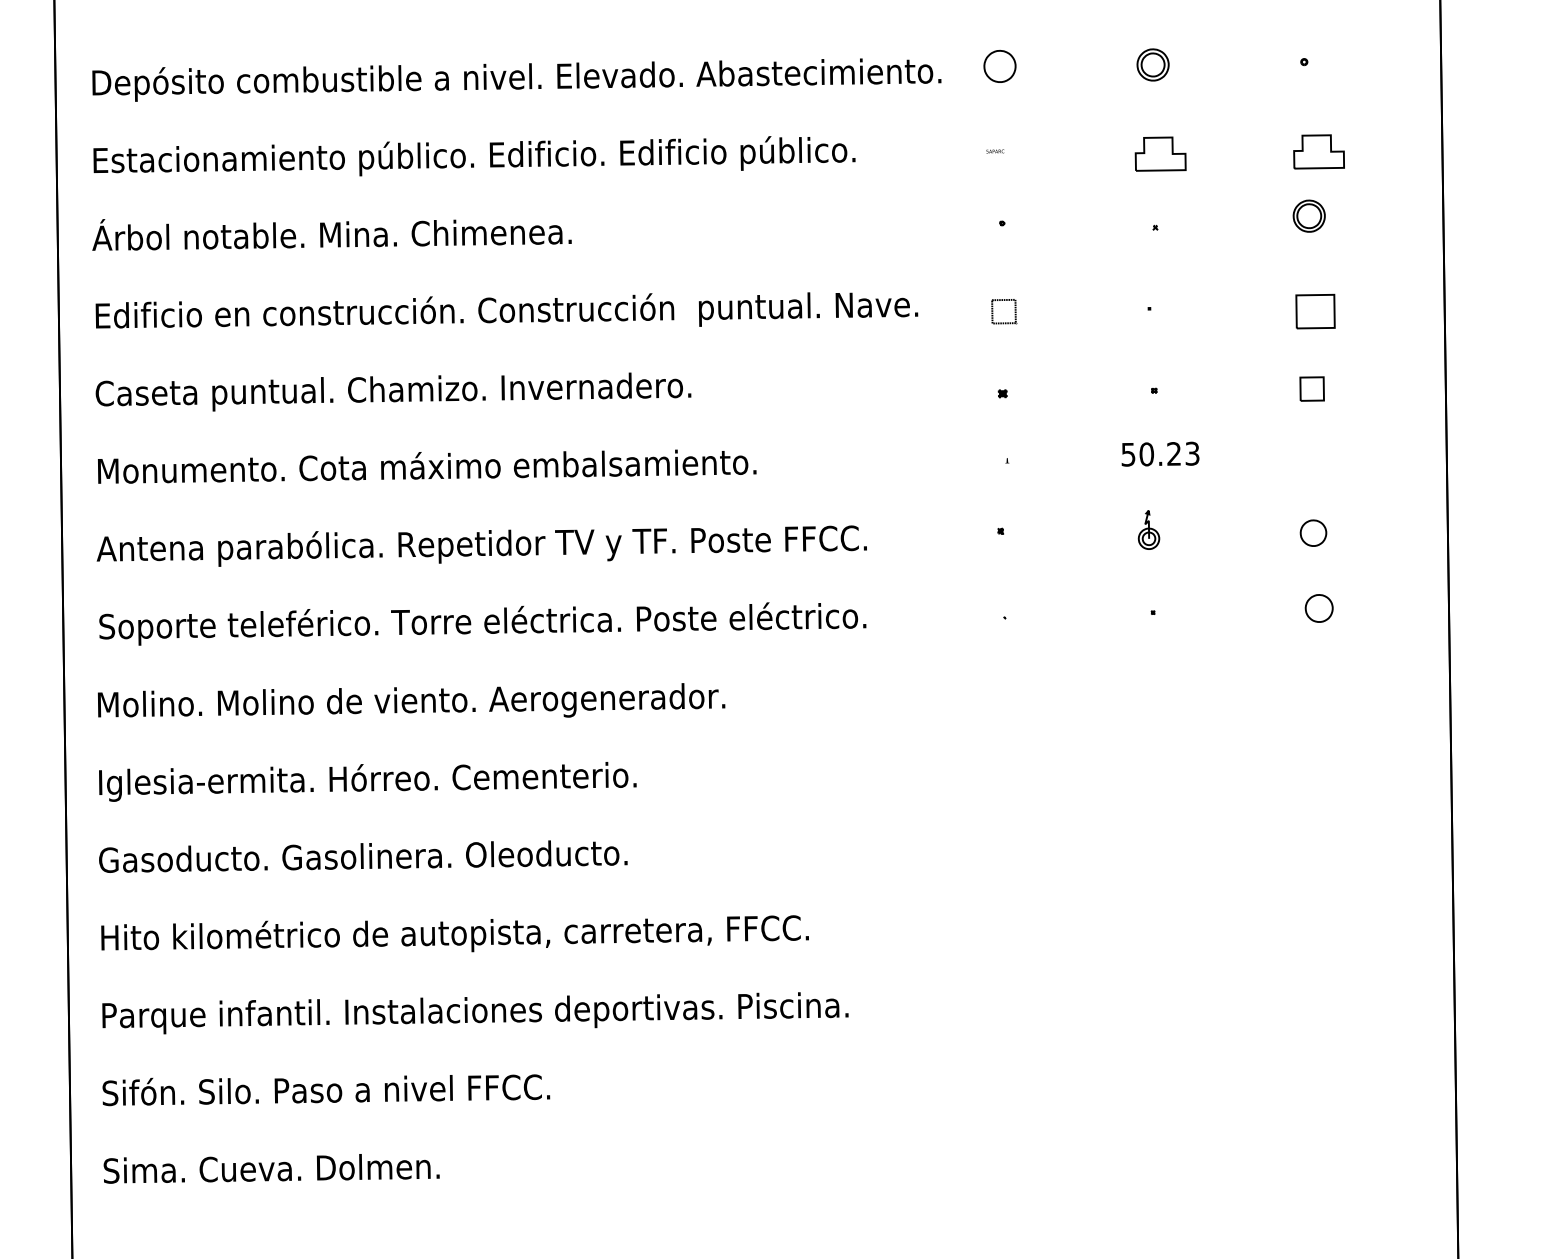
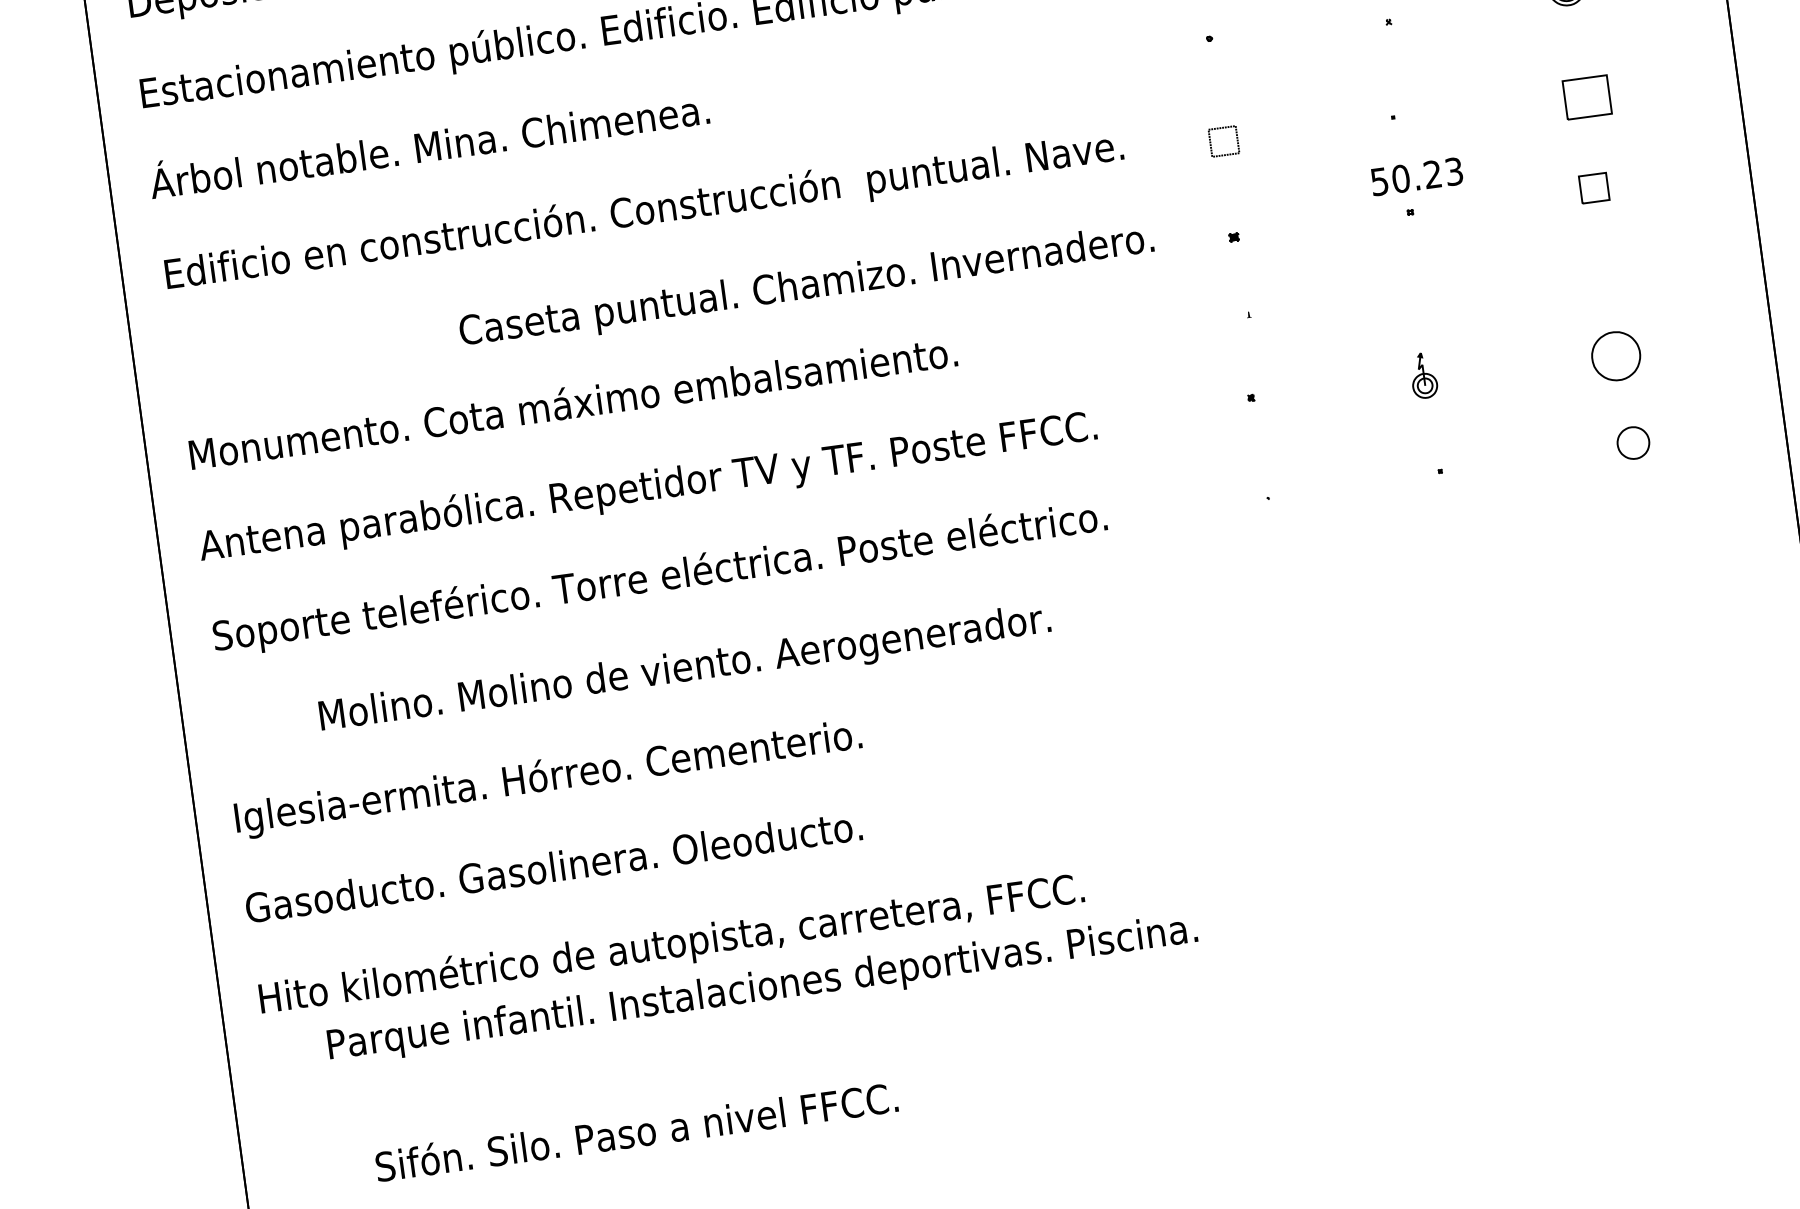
text: (393, 391) -> (806, 286), moved
text: (1160, 453) -> (1416, 175), moved
part: (1313, 532) -> (1616, 355), size x1.6
text: (411, 700) -> (684, 666), moved
text: (475, 1013) -> (762, 989), moved
text: (326, 1090) -> (637, 1132), moved

